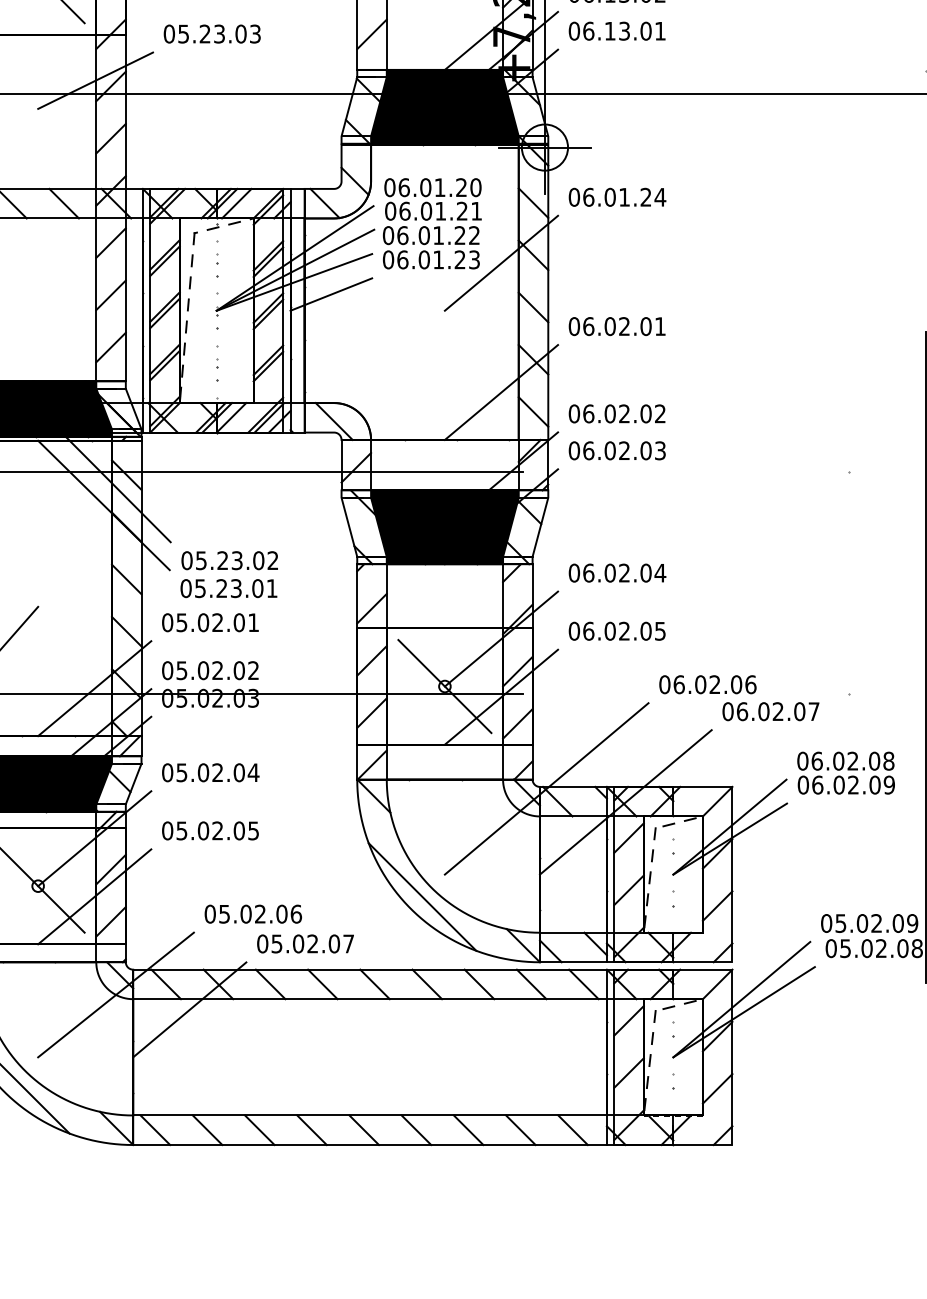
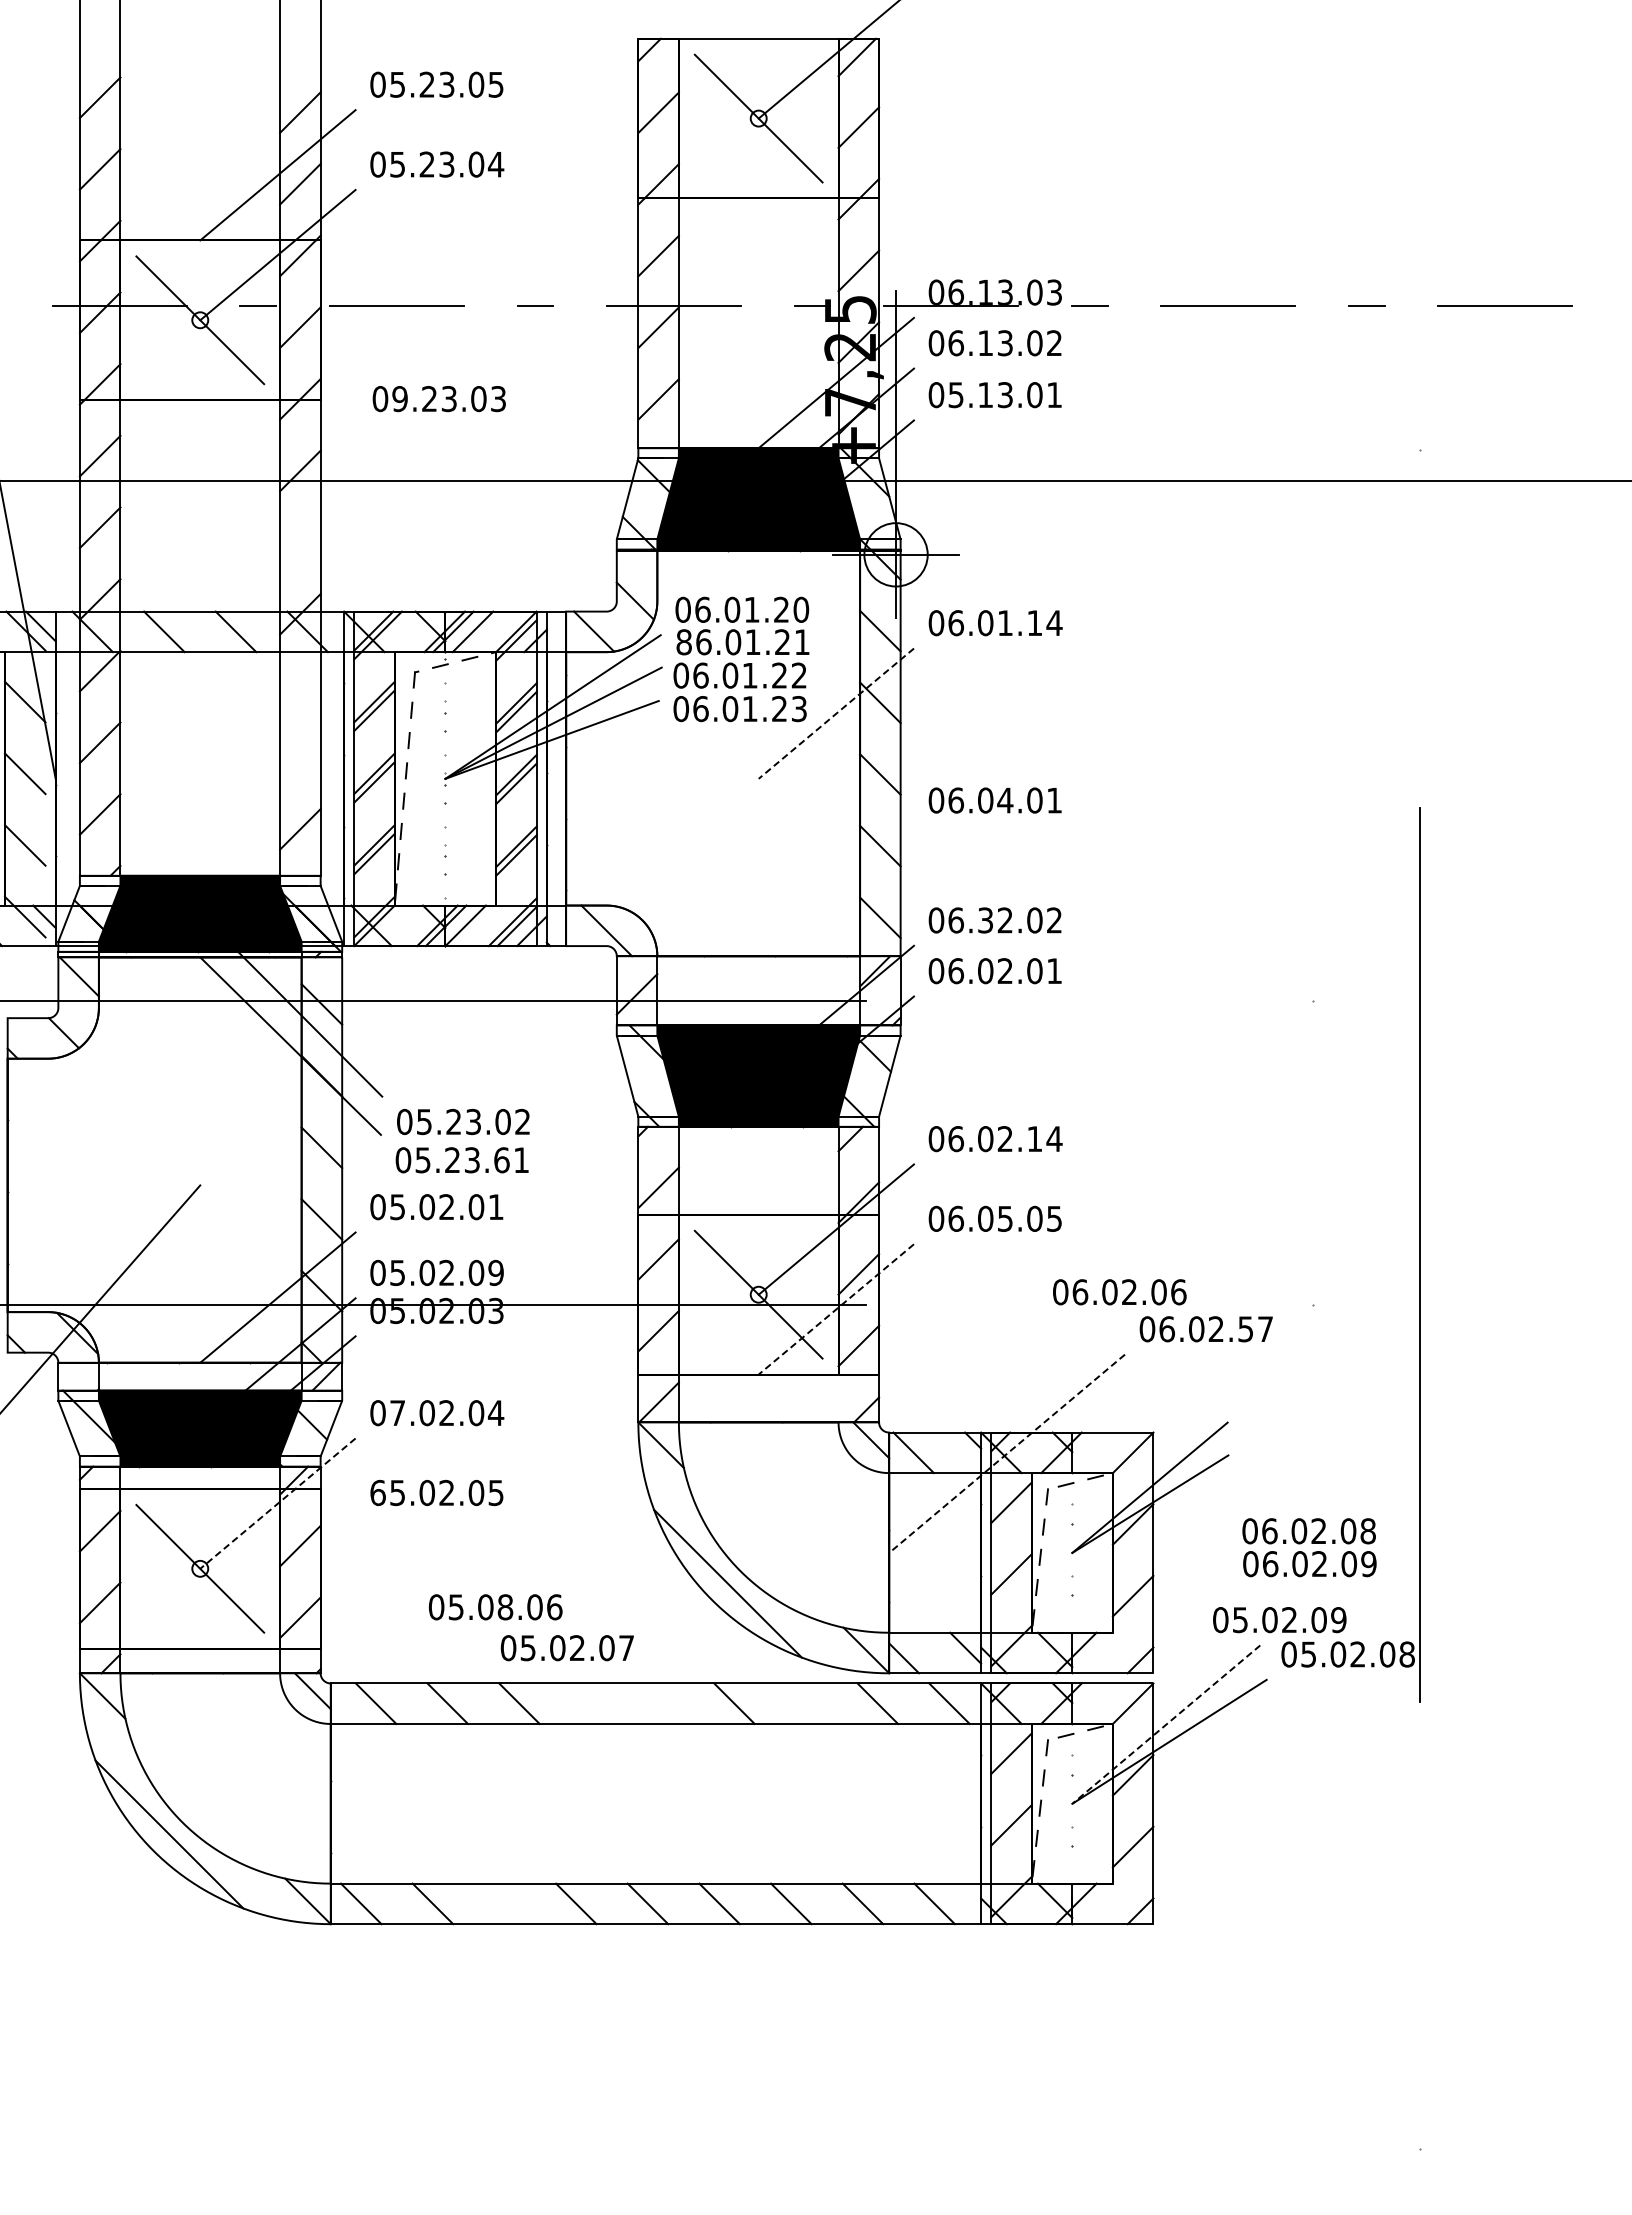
text: (588, 31) -> (956, 395), 06.13.01 -> 05.13.01
text: (183, 33) -> (399, 398), 05.23.03 -> 09.23.03
line: (95, 80) -> (278, 462), removed
line: (111, 138) -> (300, 542), removed
text: (645, 196) -> (1034, 622), 06.01.24 -> 06.01.14
text: (390, 211) -> (683, 642), 06.01.21 -> 86.01.21
line: (111, 242) -> (300, 685), removed
line: (500, 263) -> (835, 714), solid -> dashed
line: (331, 294) -> (602, 756), removed
line: (111, 295) -> (300, 757), removed
text: (624, 326) -> (1005, 800), 06.02.01 -> 06.04.01
line: (501, 392) -> (836, 890), removed
text: (610, 413) -> (985, 920), 06.02.02 -> 06.32.02
text: (660, 451) -> (1054, 971), 06.02.03 -> 06.02.01
text: (645, 573) -> (1034, 1139), 06.02.04 -> 06.02.14
text: (257, 588) -> (501, 1160), 05.23.01 -> 05.23.61
text: (623, 630) -> (1004, 1218), 06.02.05 -> 06.05.05
text: (253, 671) -> (495, 1273), 05.02.02 -> 05.02.09
line: (500, 697) -> (835, 1309), solid -> dashed
text: (799, 711) -> (1245, 1329), 06.02.07 -> 06.02.57
line: (503, 762) -> (838, 1398), removed
text: (181, 773) -> (397, 1413), 05.02.04 -> 07.02.04
text: (846, 773) -> (1309, 1547), moved
line: (546, 788) -> (898, 1434), removed
line: (625, 802) -> (1006, 1454), solid -> dashed
text: (167, 830) -> (377, 1492), 05.02.05 -> 65.02.05
line: (94, 838) -> (277, 1503), solid -> dashed
line: (94, 896) -> (277, 1583), removed
text: (260, 914) -> (505, 1607), 05.02.06 -> 05.08.06
text: (869, 923) -> (1279, 1620), moved
line: (322, 984) -> (590, 1703), removed
line: (374, 984) -> (662, 1703), removed
line: (479, 984) -> (805, 1703), removed
line: (116, 994) -> (307, 1717), removed
line: (741, 999) -> (1166, 1724), solid -> dashed
line: (189, 1009) -> (408, 1738), removed
line: (259, 1129) -> (504, 1903), removed

